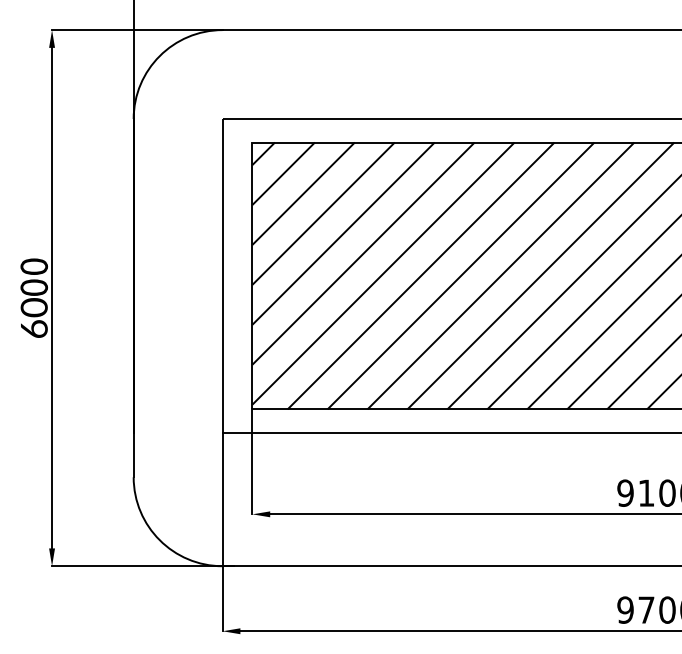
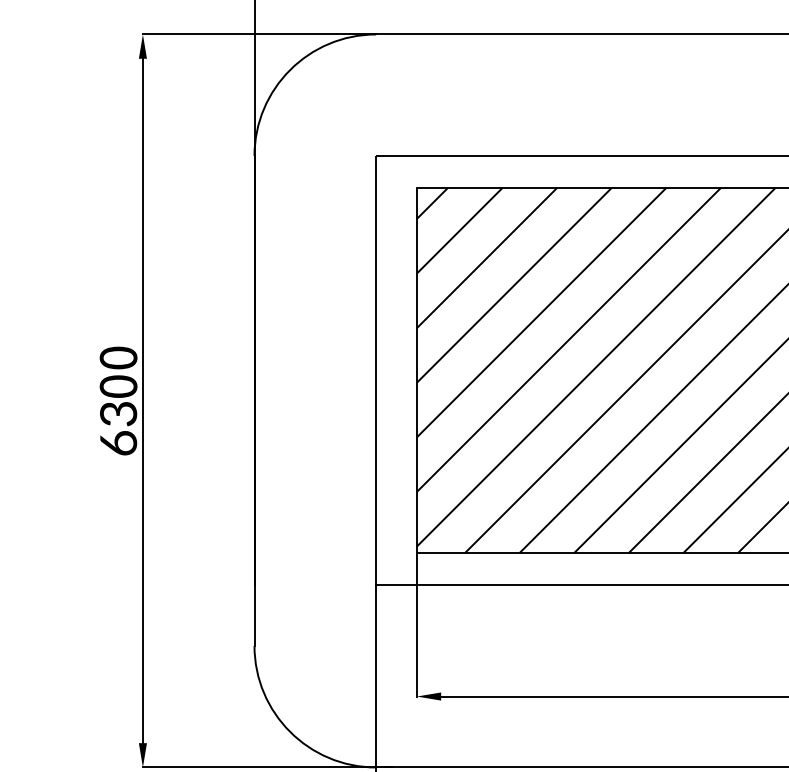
text: (33, 307) -> (117, 413), 60 -> 63

